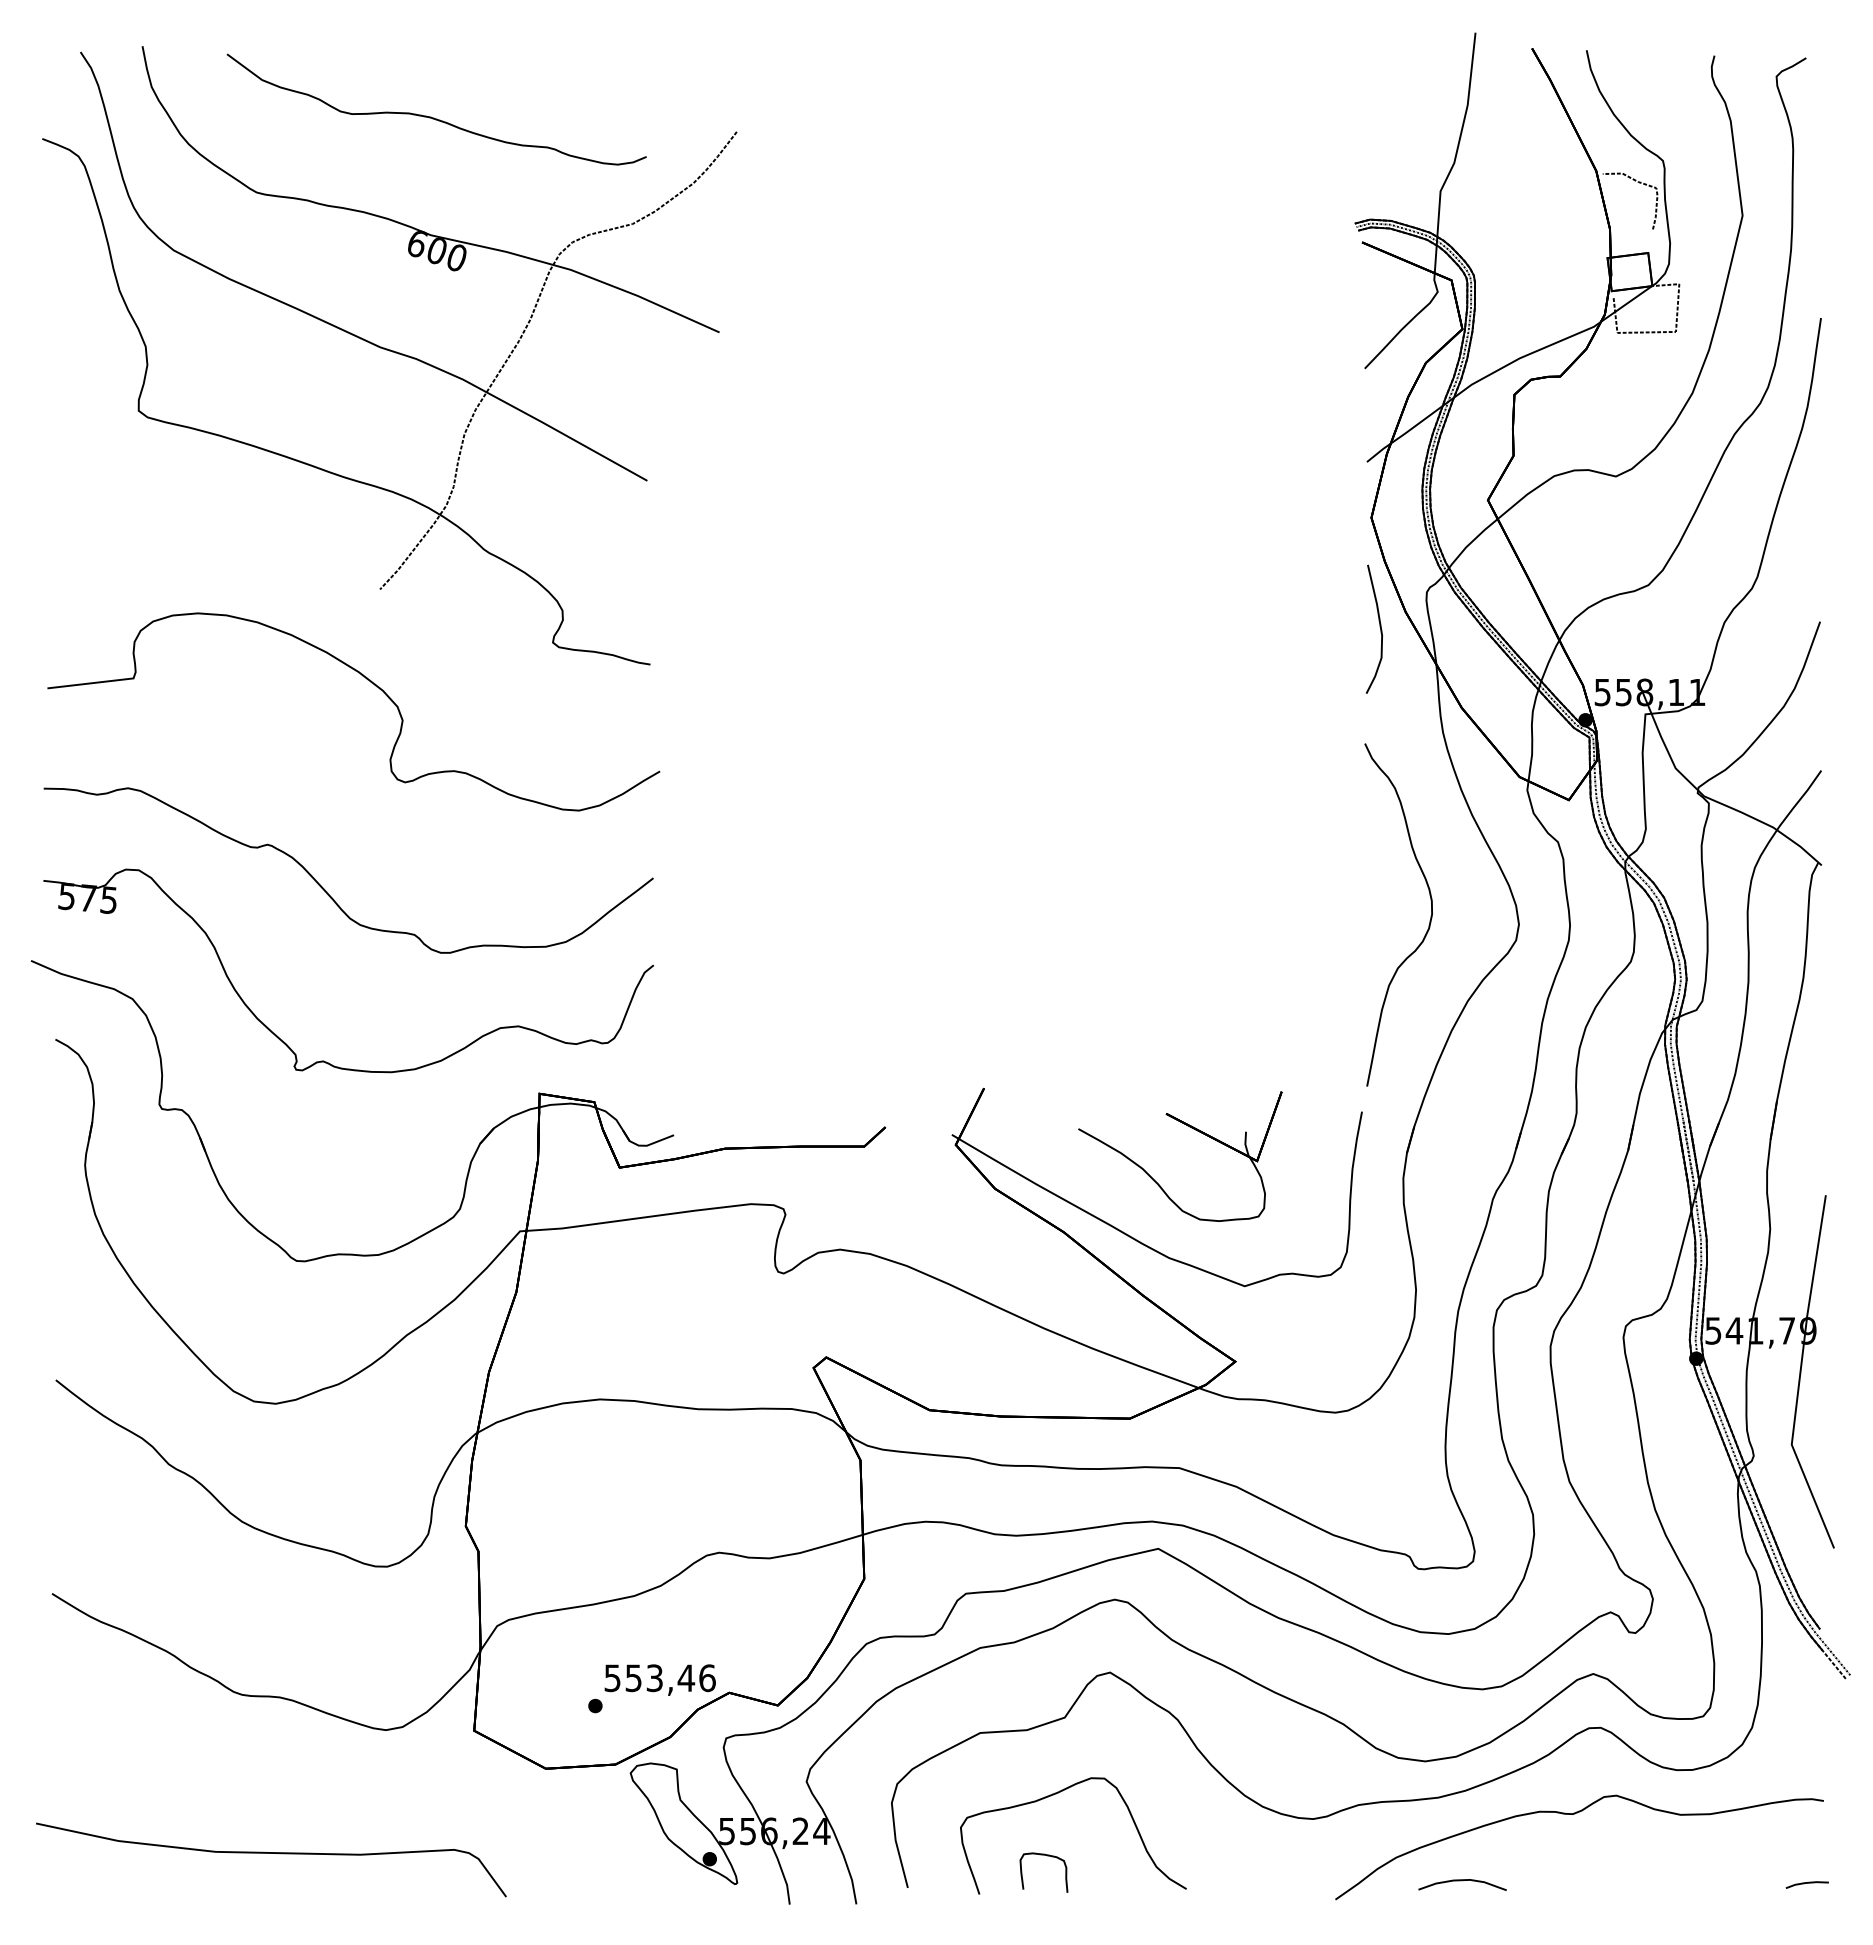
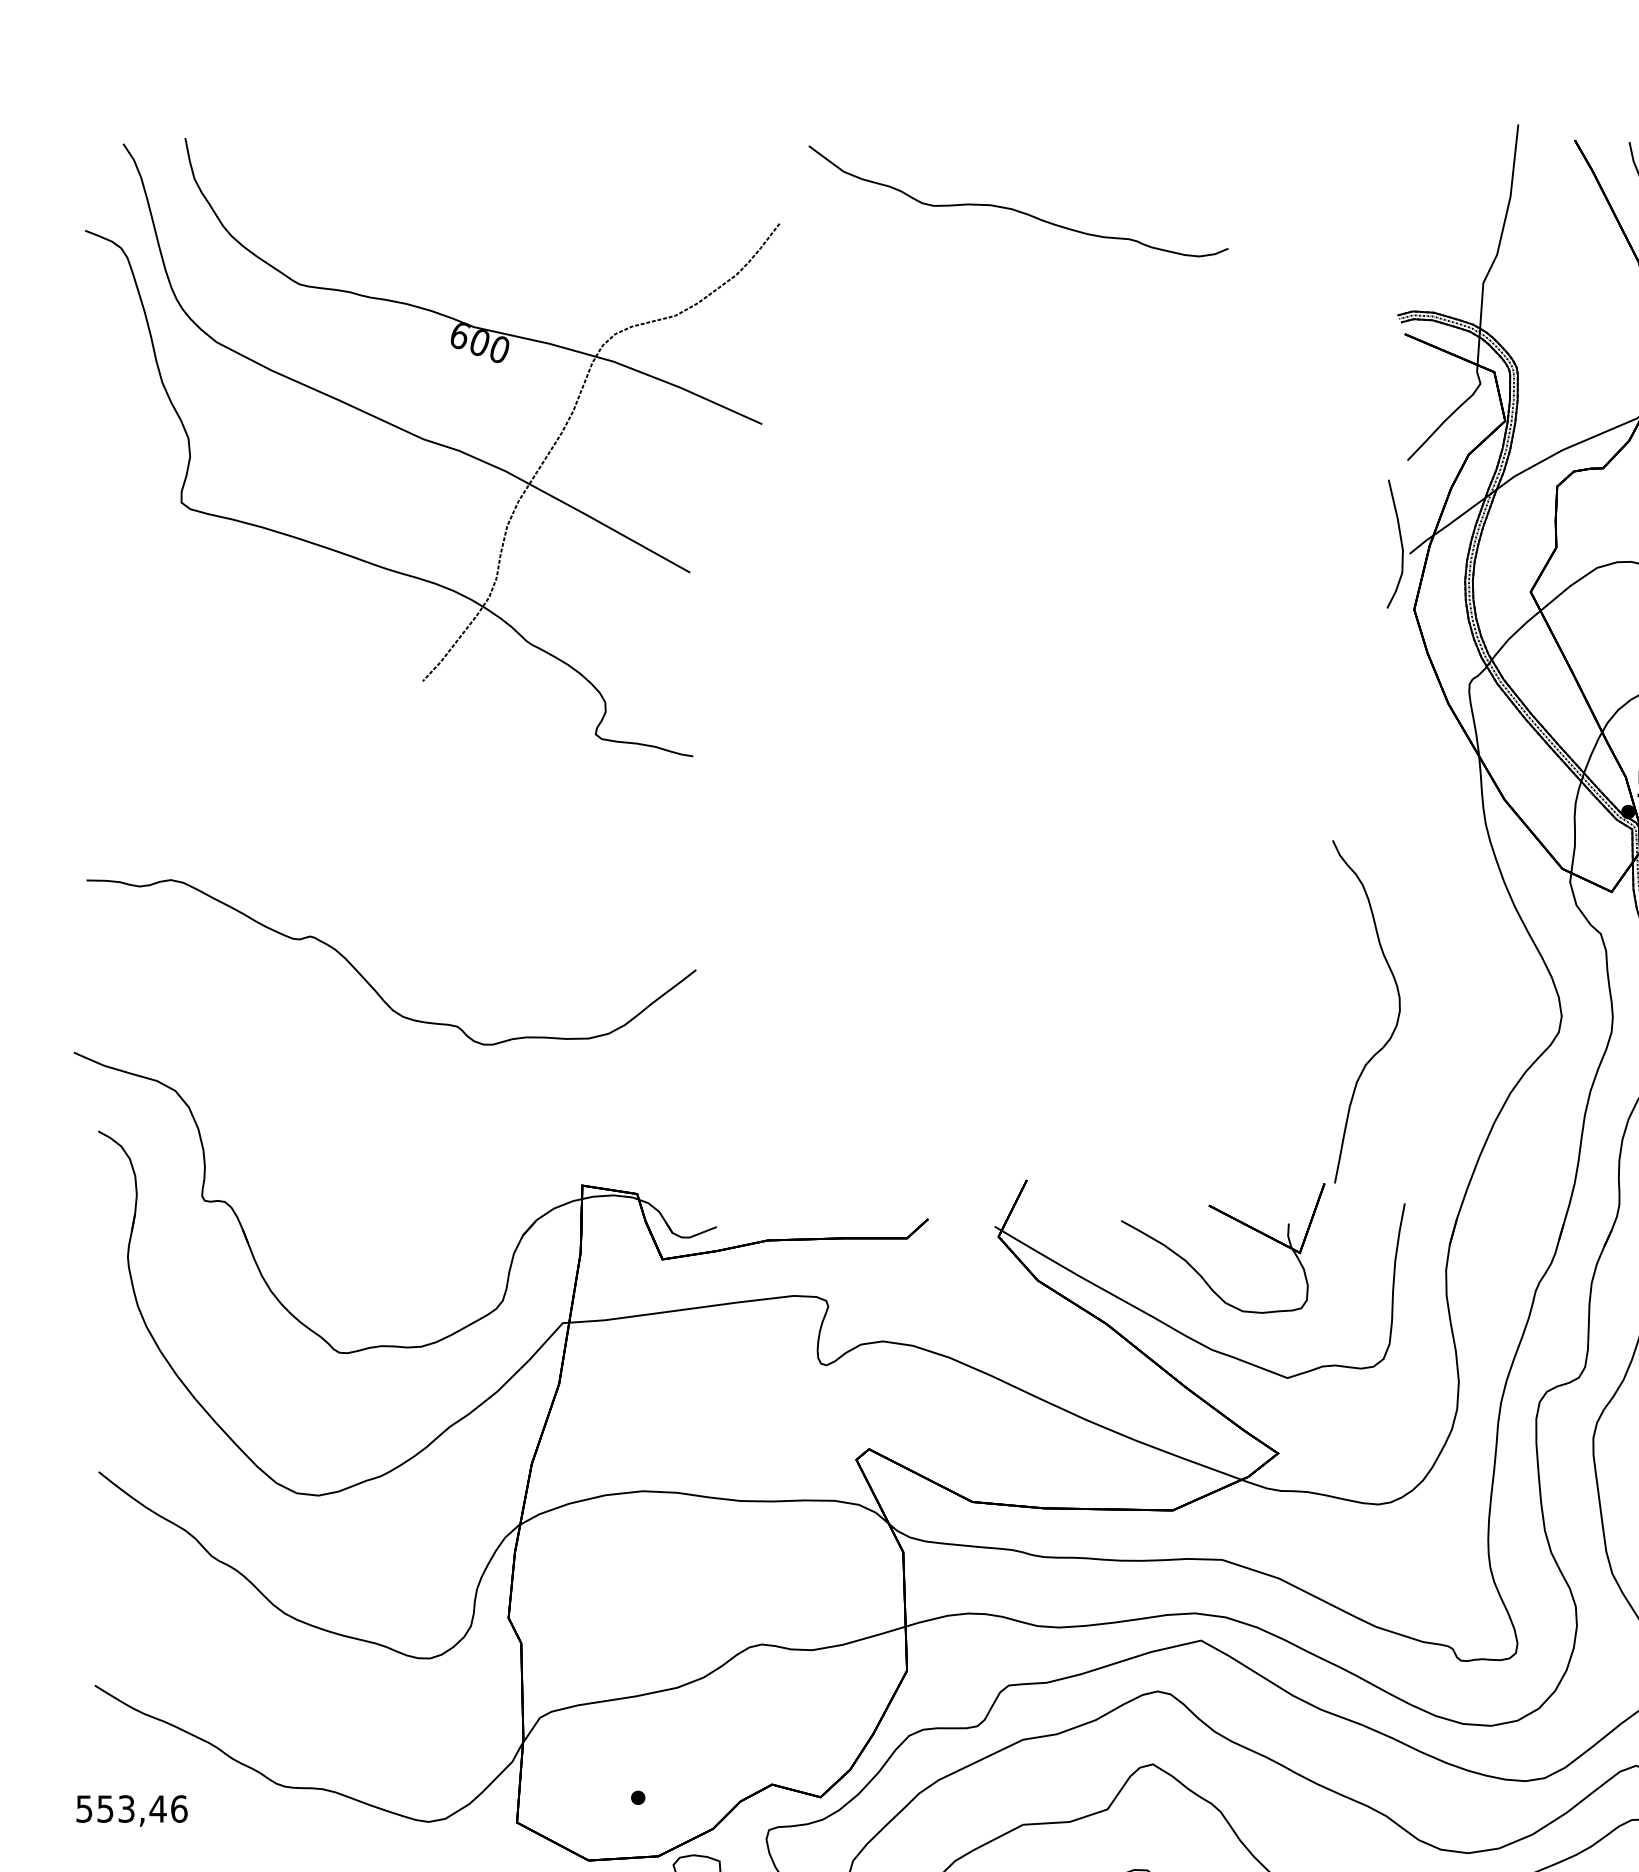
part: (434, 117) -> (1016, 209), moved
curve: (1379, 627) -> (1400, 542), moved
curve: (371, 683) -> (414, 775), removed
curve: (1429, 920) -> (1397, 1017), moved
part: (324, 1060) -> (367, 1152), removed
text: (659, 1679) -> (131, 1810), moved

